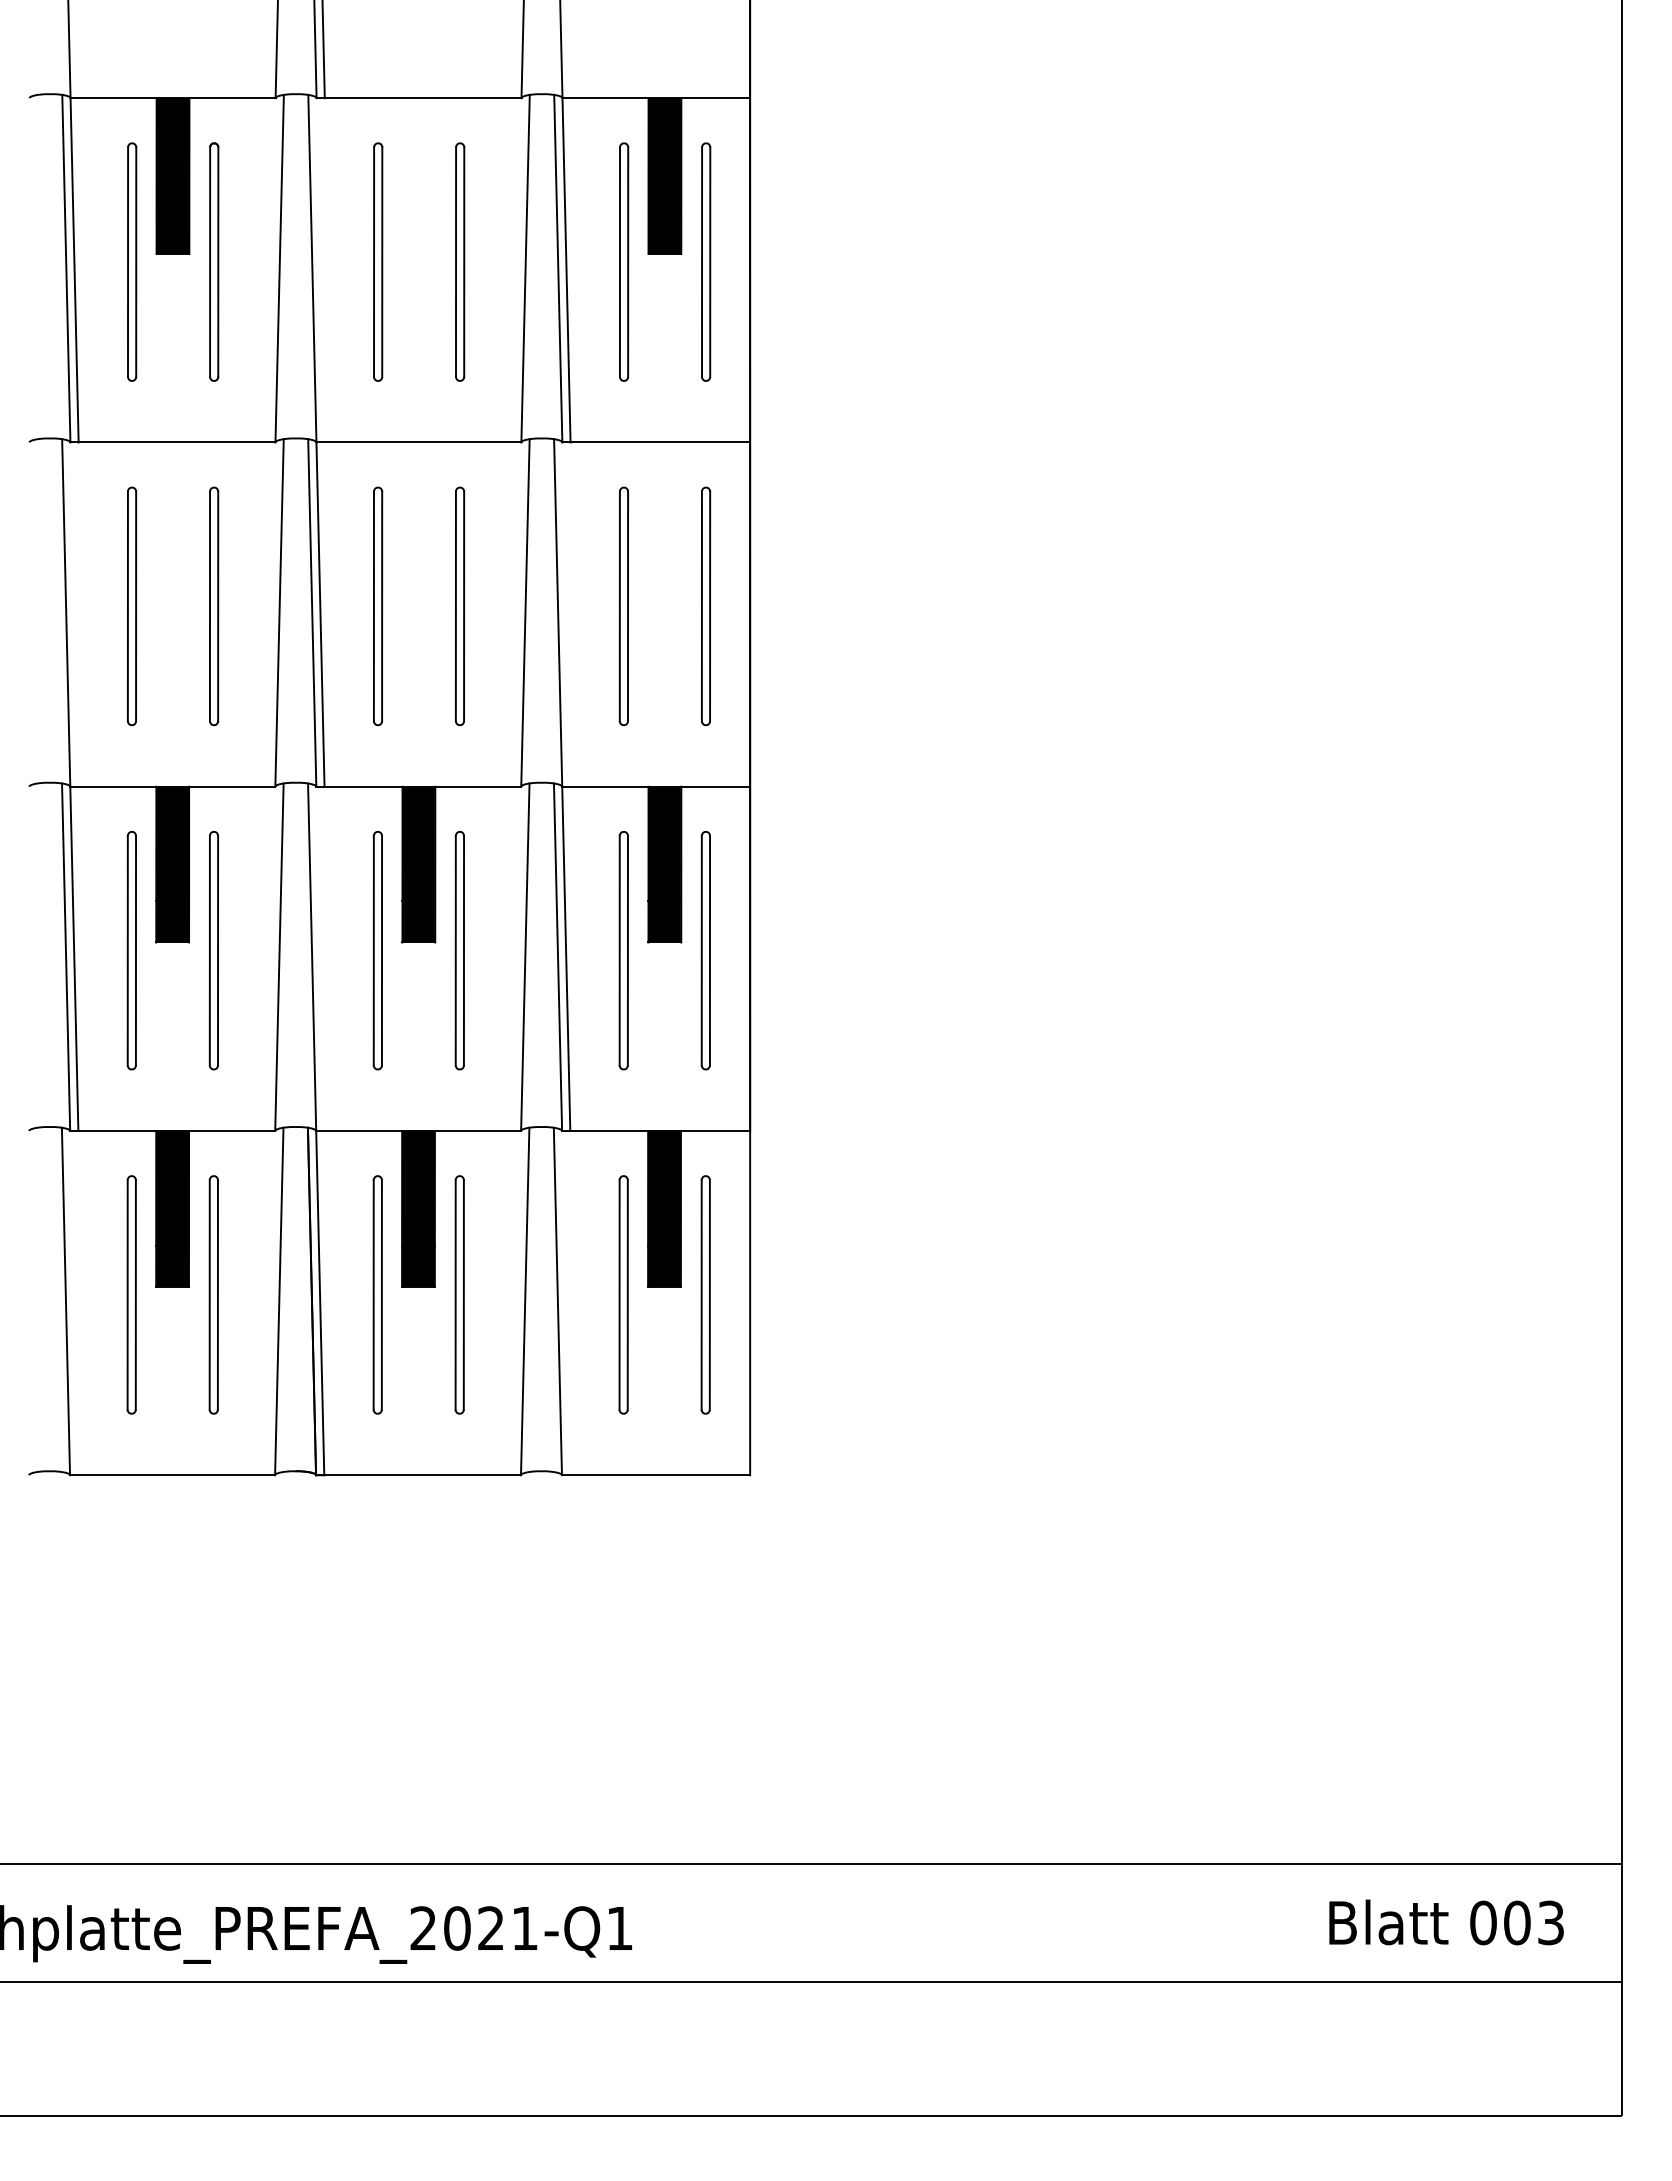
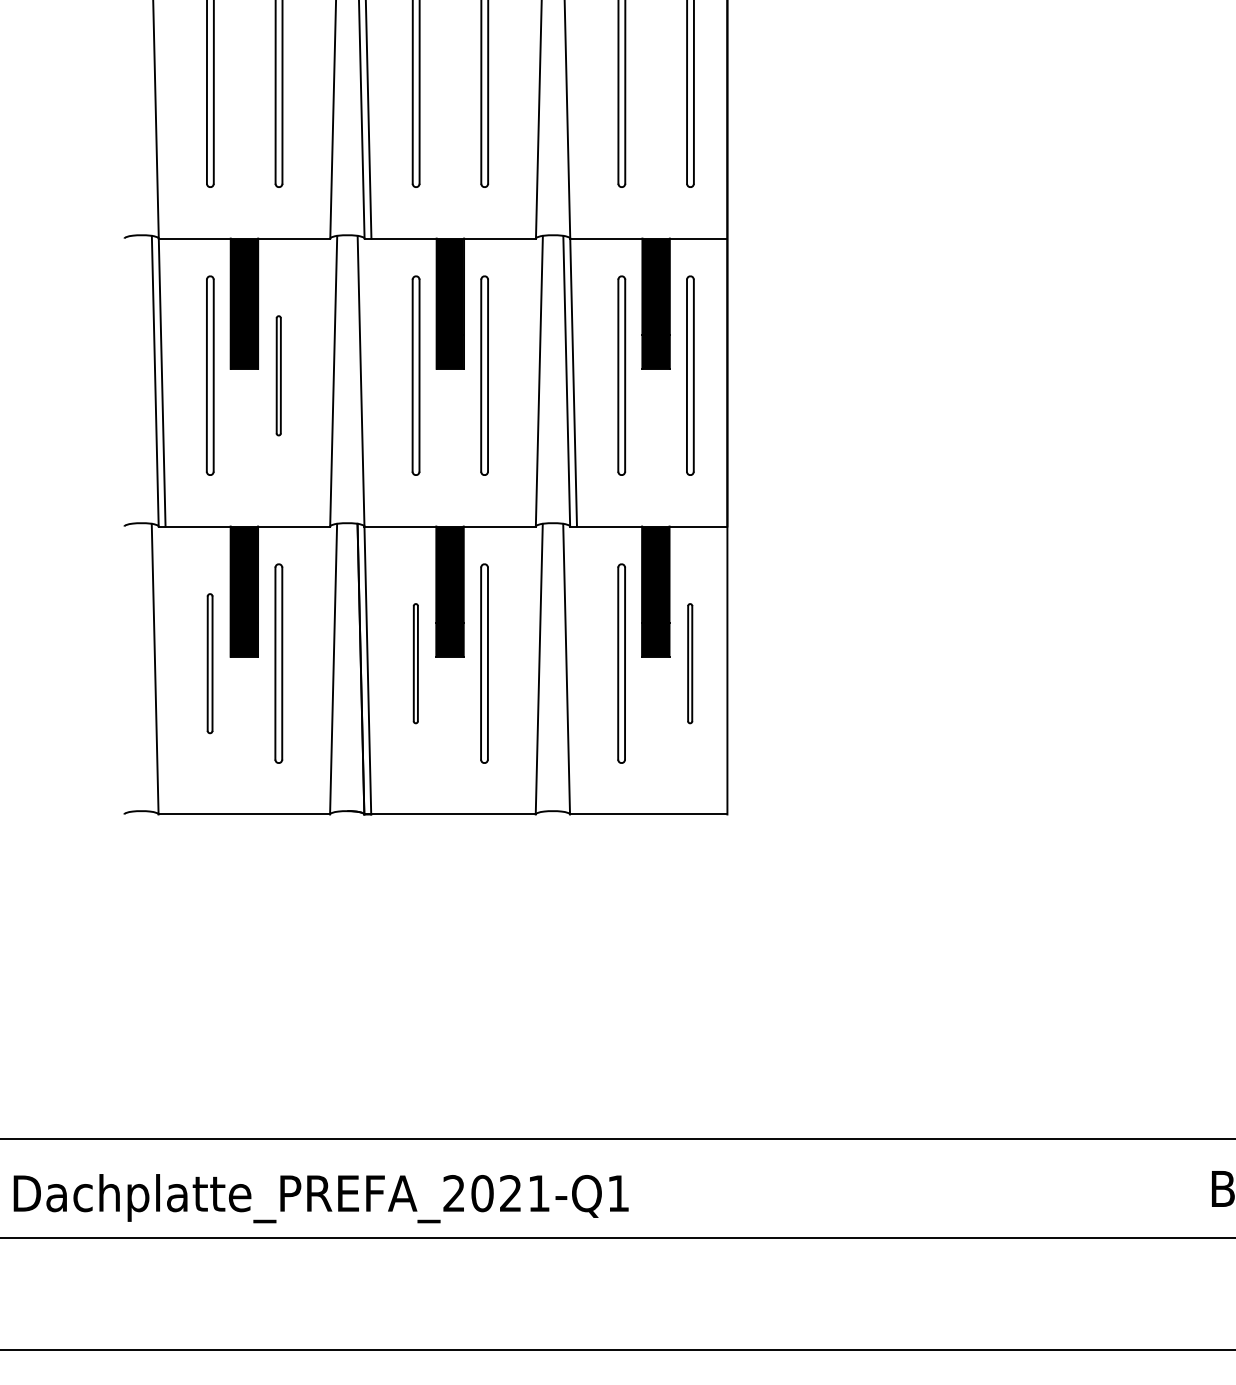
part: (213, 950) -> (278, 375), size x0.6
part: (131, 1294) -> (209, 663), size x0.7
part: (377, 1294) -> (415, 663), size x0.6
part: (705, 1294) -> (690, 663), size x0.6

